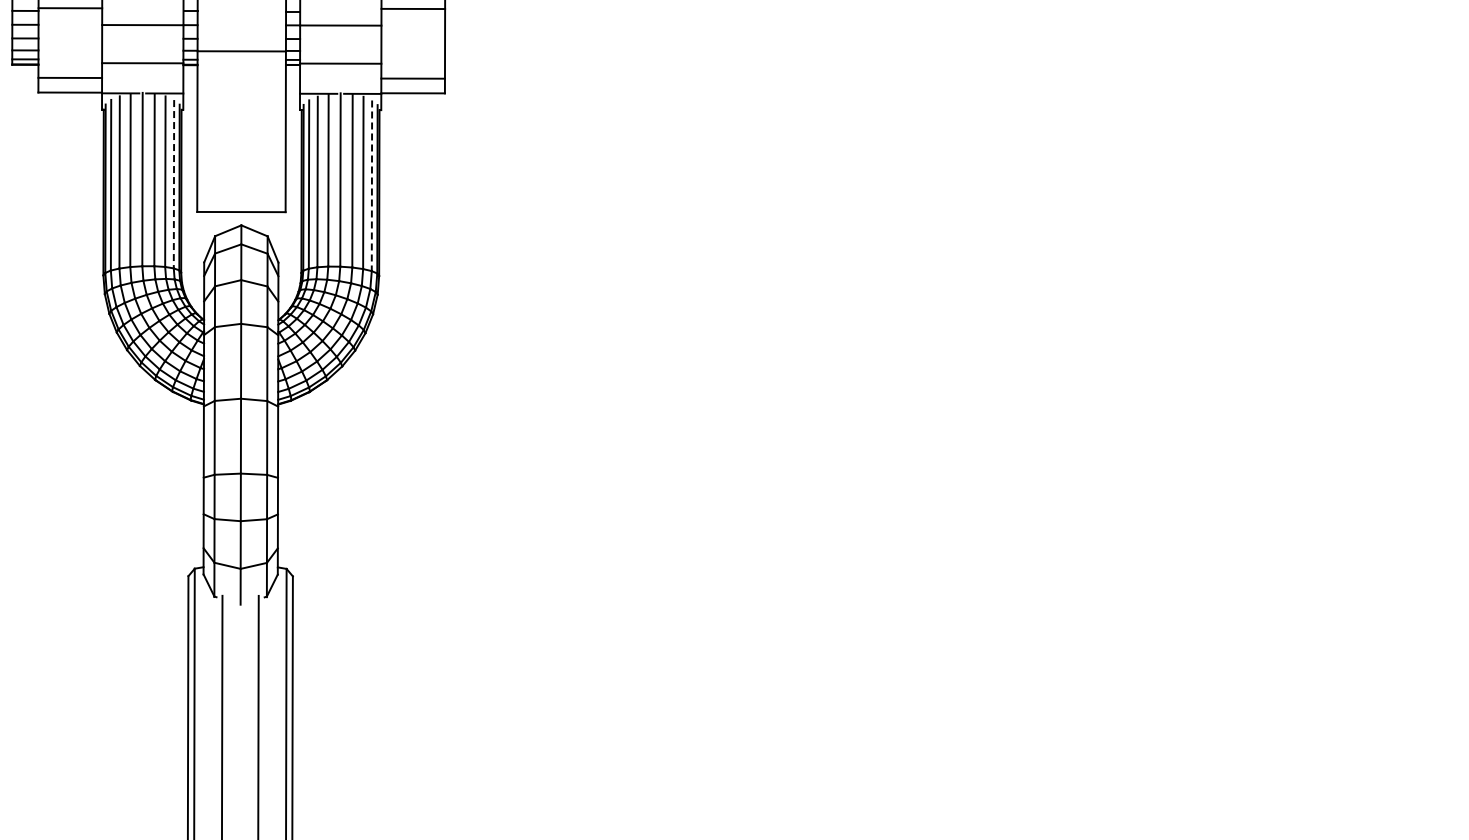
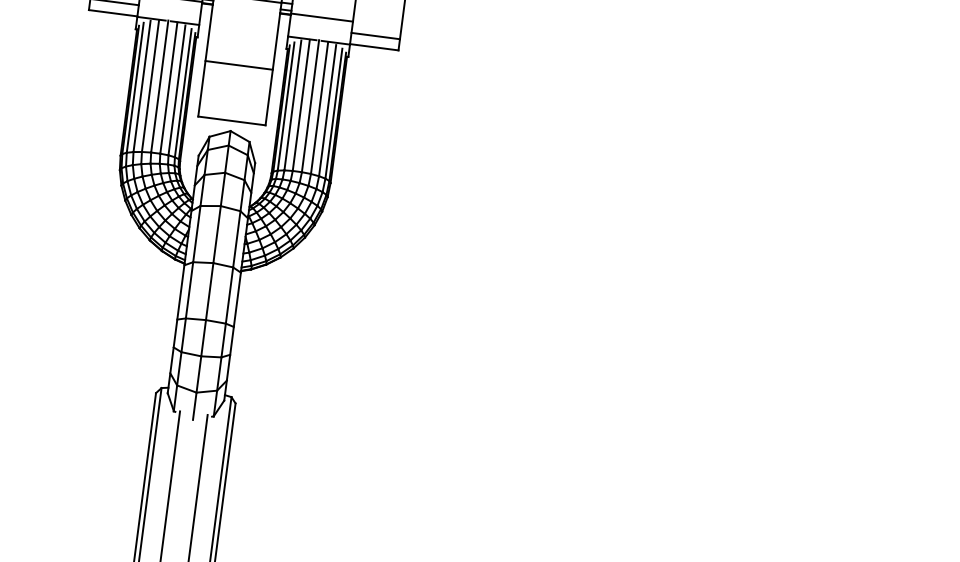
line: (241, 139) -> (239, 65), added
line: (173, 184) -> (182, 93), dashed -> solid
line: (371, 186) -> (333, 114), dashed -> solid

